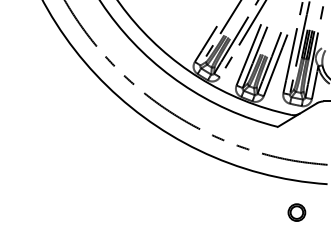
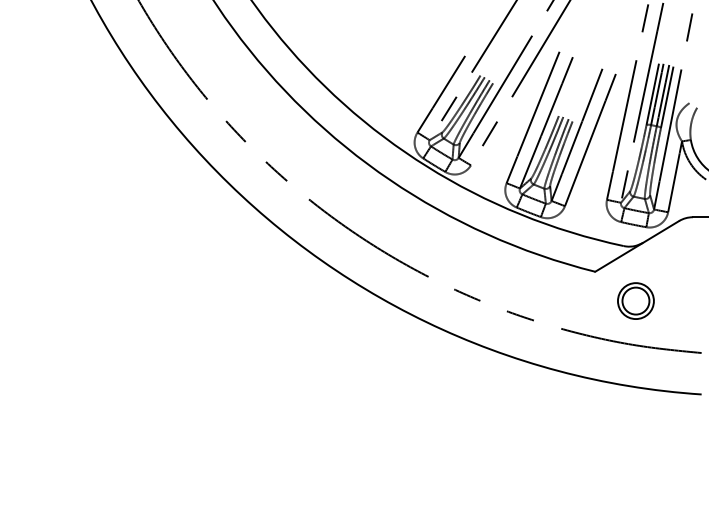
part: (296, 212) -> (635, 300), moved

